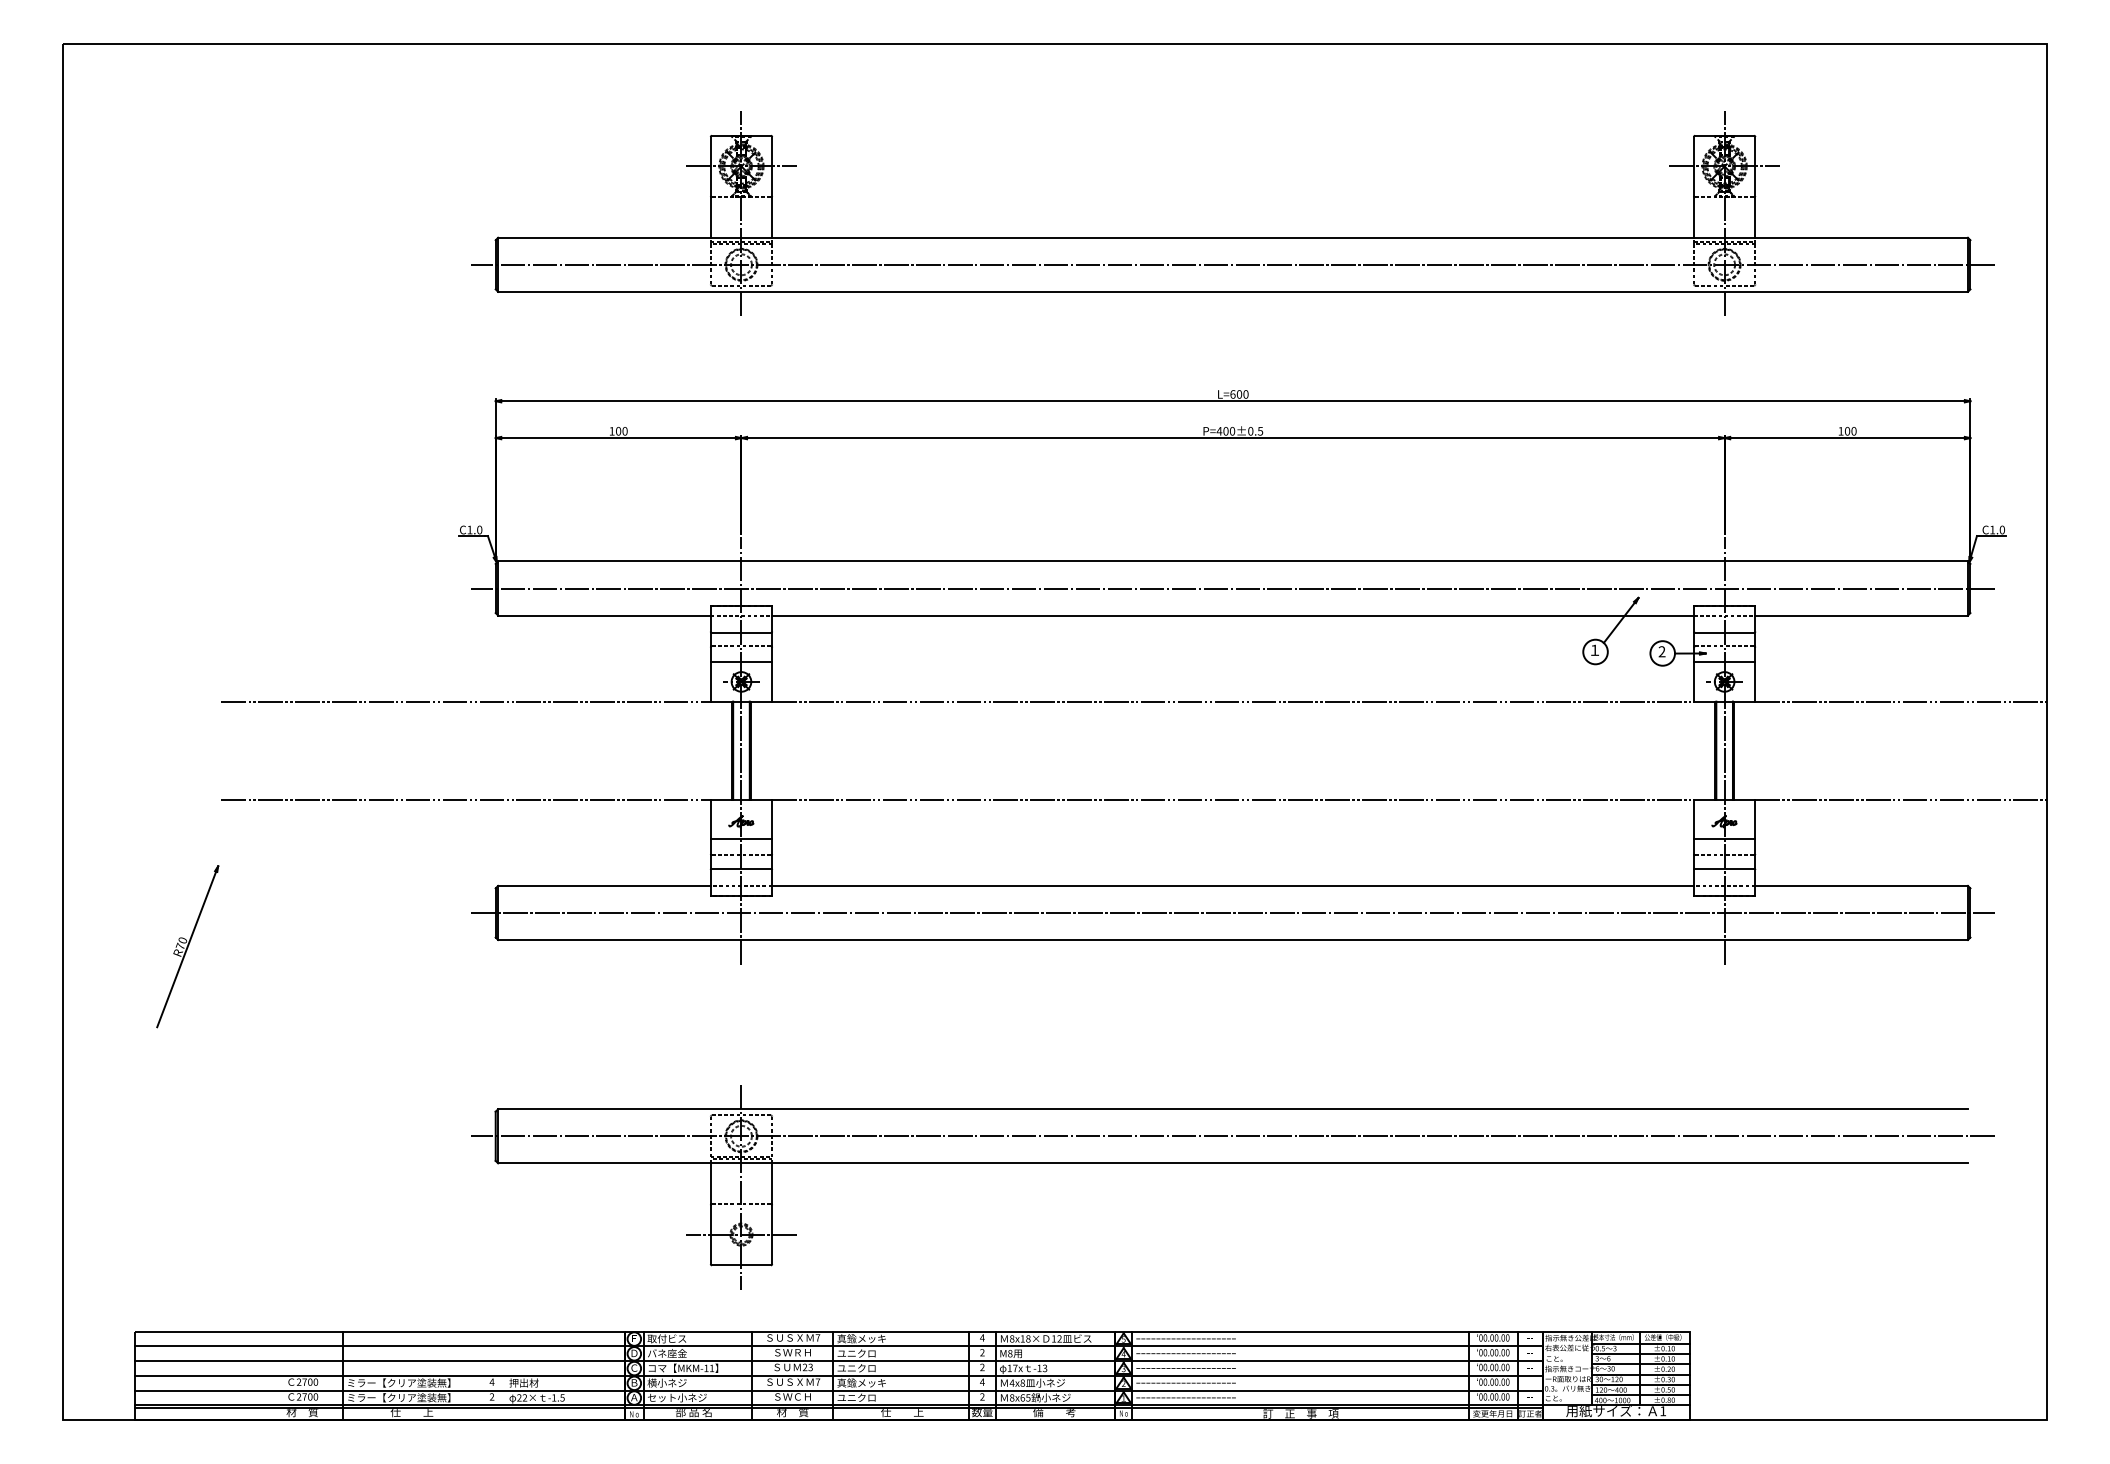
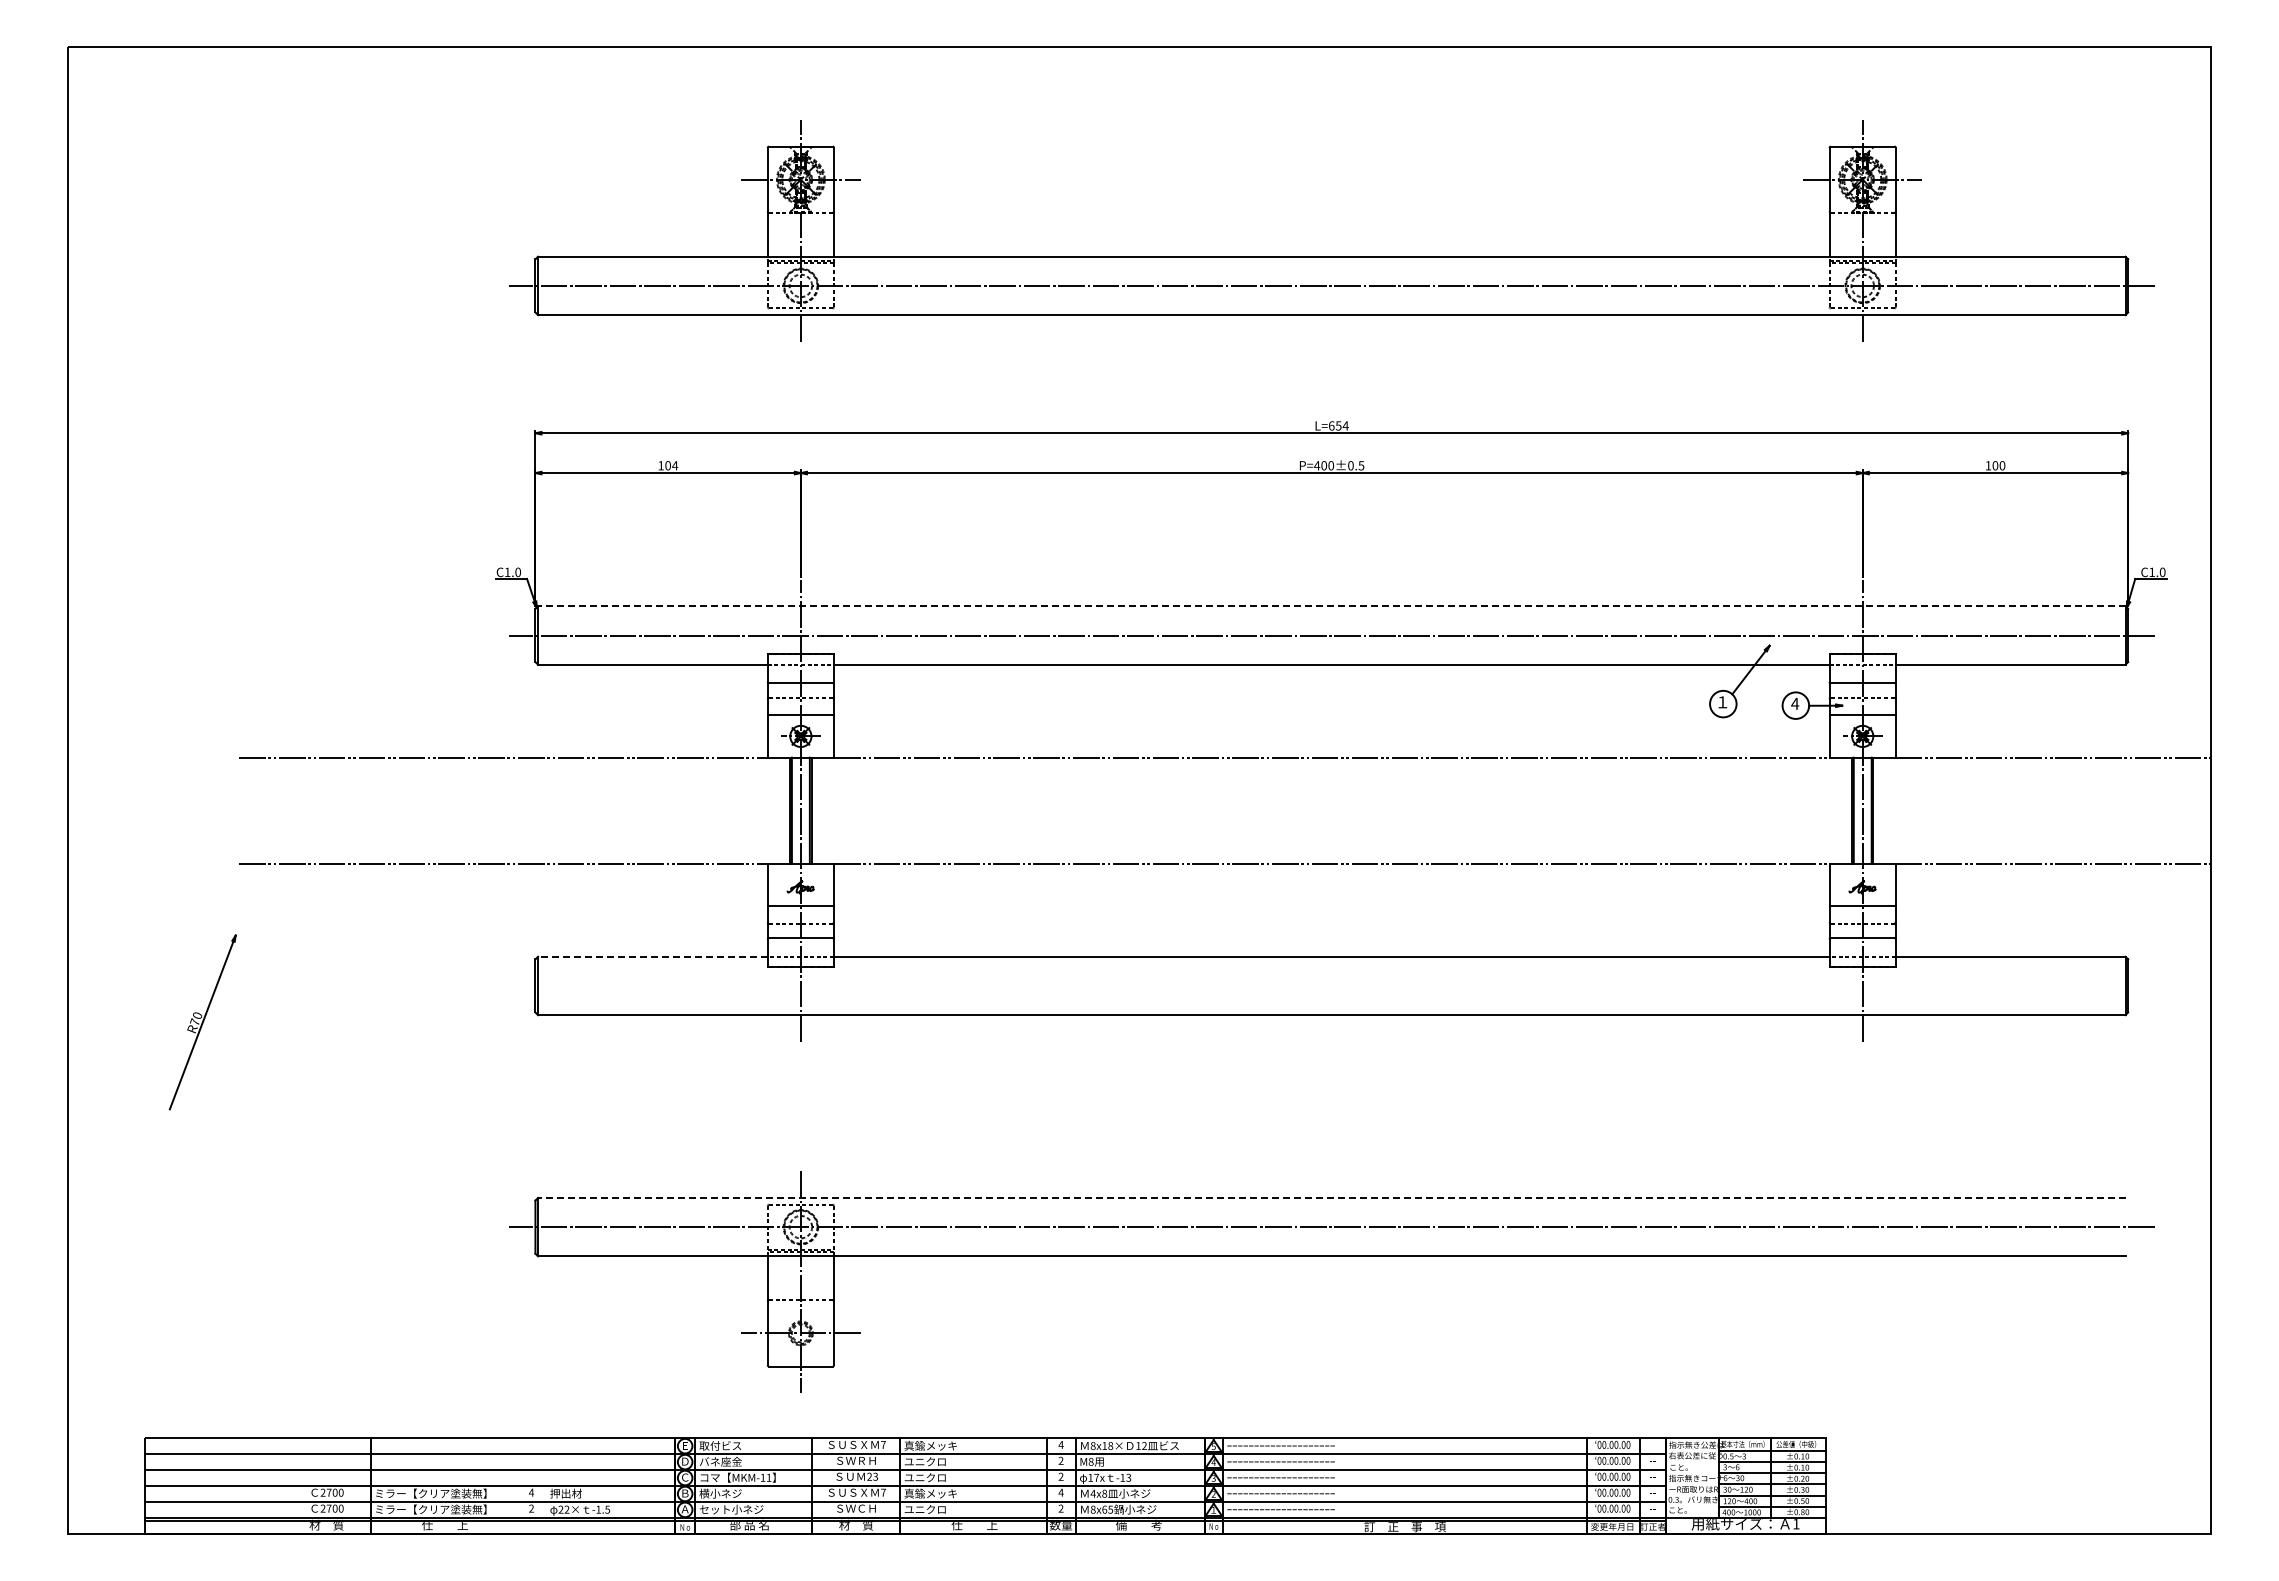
text: (1242, 394) -> (1341, 425), L=600 -> L=654
text: (625, 431) -> (675, 465), 100 -> 104
line: (1232, 561) -> (1331, 606), solid -> dashed
text: (1662, 651) -> (1795, 703), 2 -> 4
line: (604, 885) -> (652, 956), solid -> dashed
line: (1232, 912) -> (1331, 985), removed
line: (1232, 1108) -> (1331, 1197), solid -> dashed

